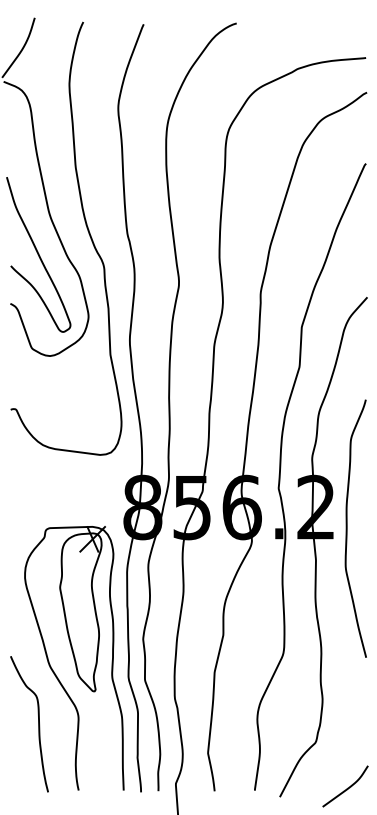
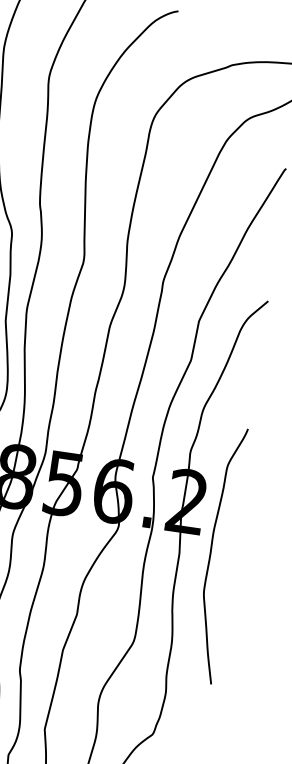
curve: (347, 528) -> (211, 553), moved

